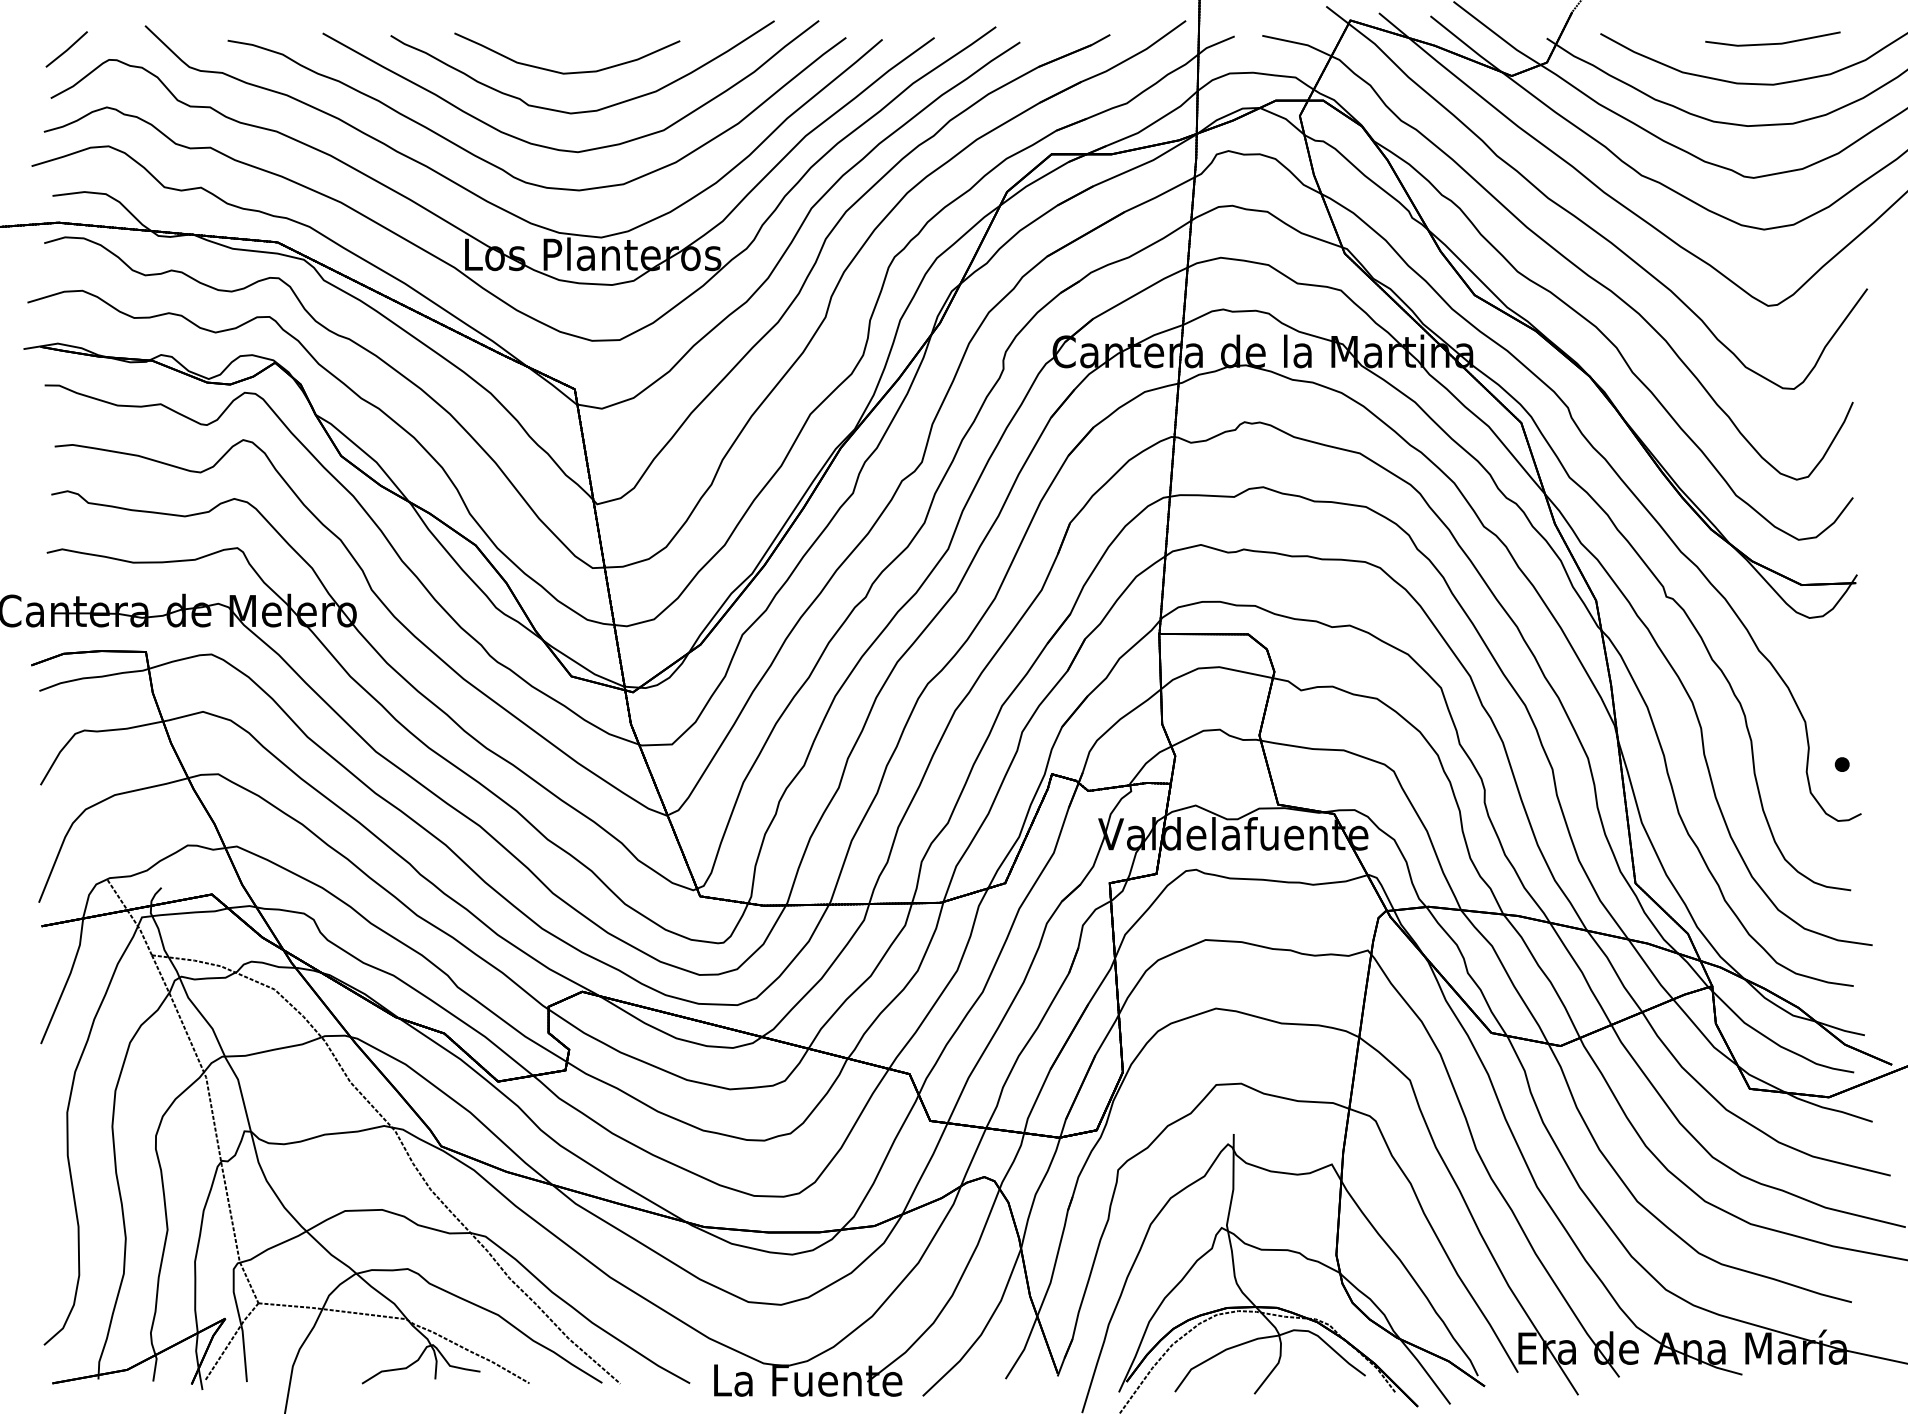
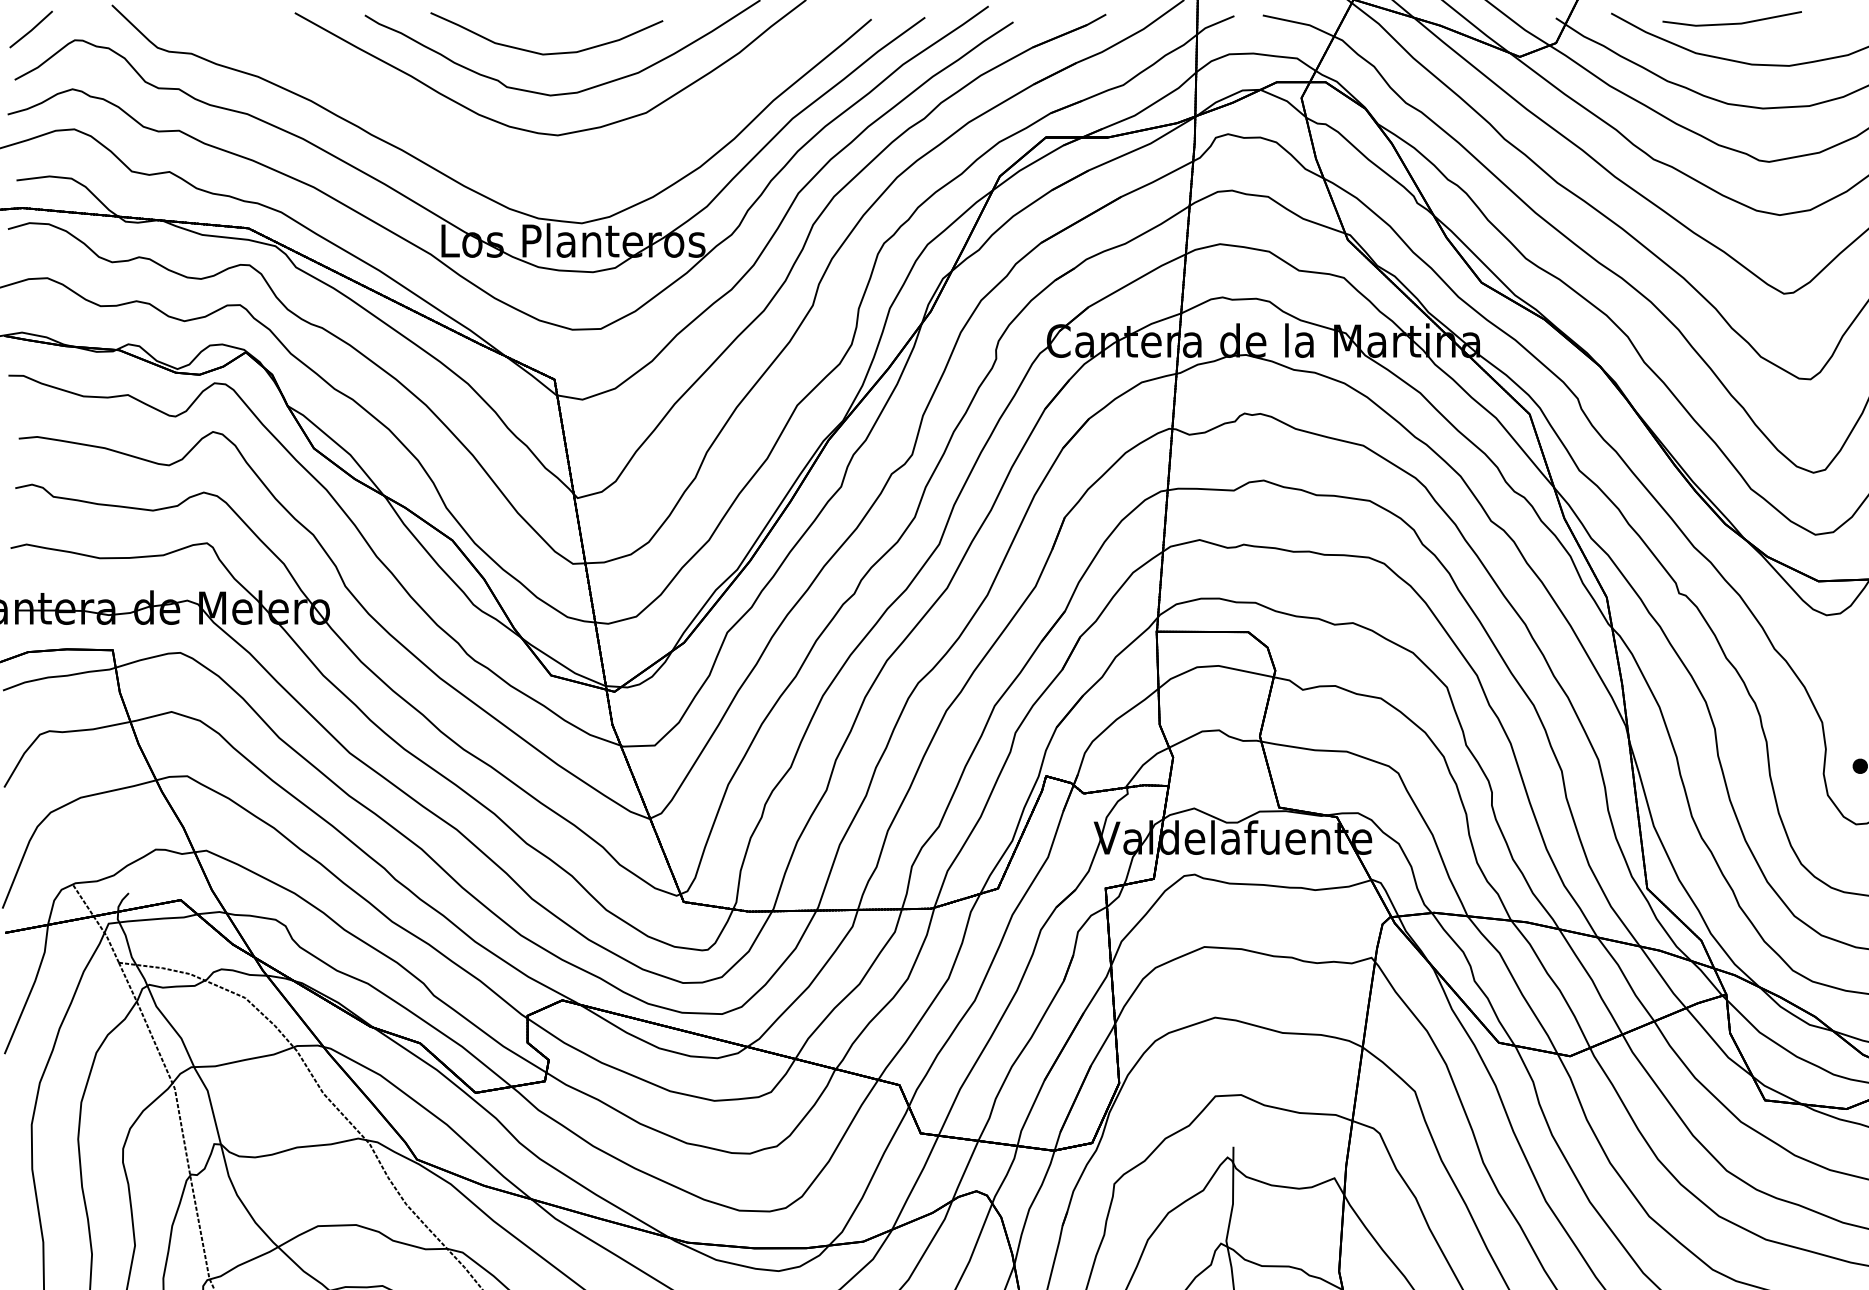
line: (1772, 43) -> (1731, 23), moved
curve: (504, 169) -> (482, 153), removed

